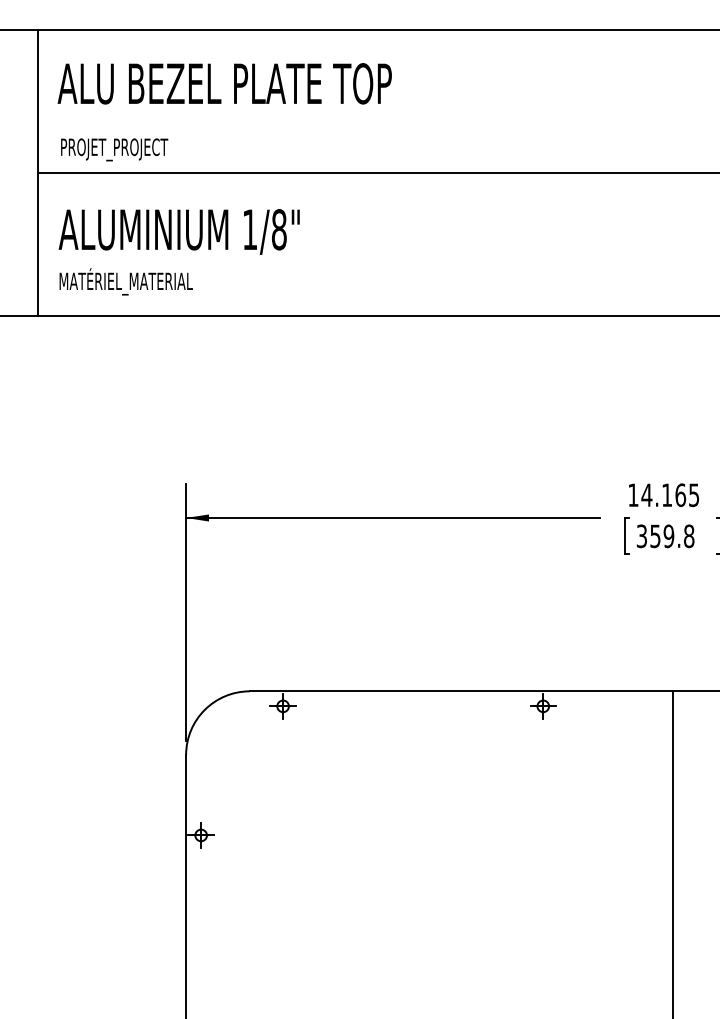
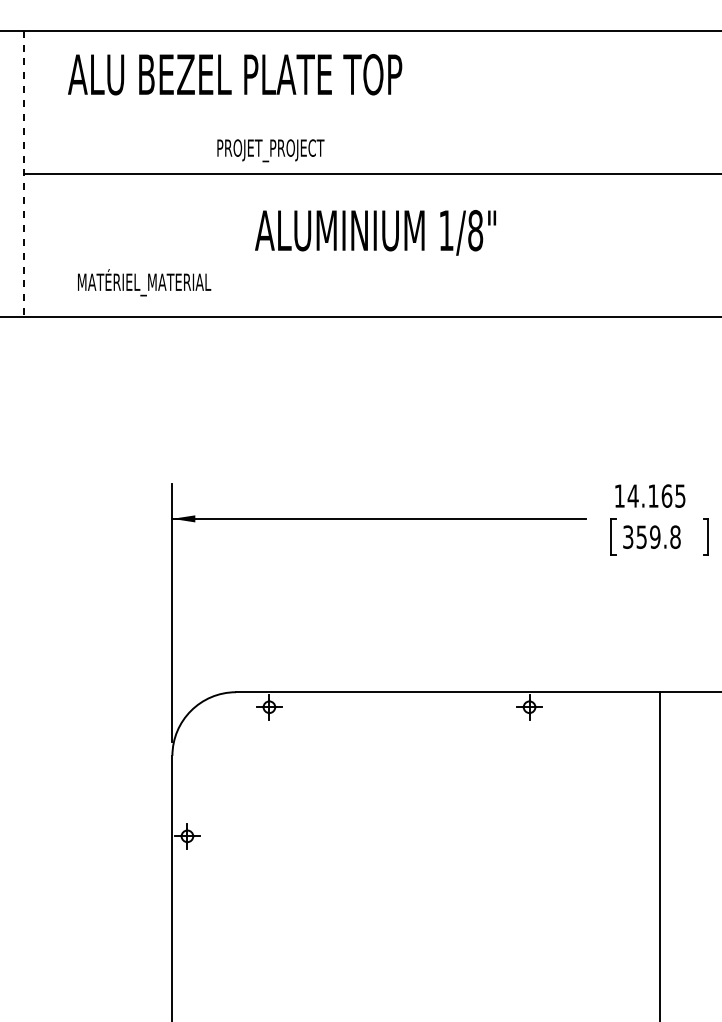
text: (225, 83) -> (235, 74), moved
text: (114, 149) -> (270, 150), moved
line: (38, 172) -> (24, 173), solid -> dashed
text: (179, 231) -> (375, 232), moved
text: (126, 281) -> (144, 282), moved

